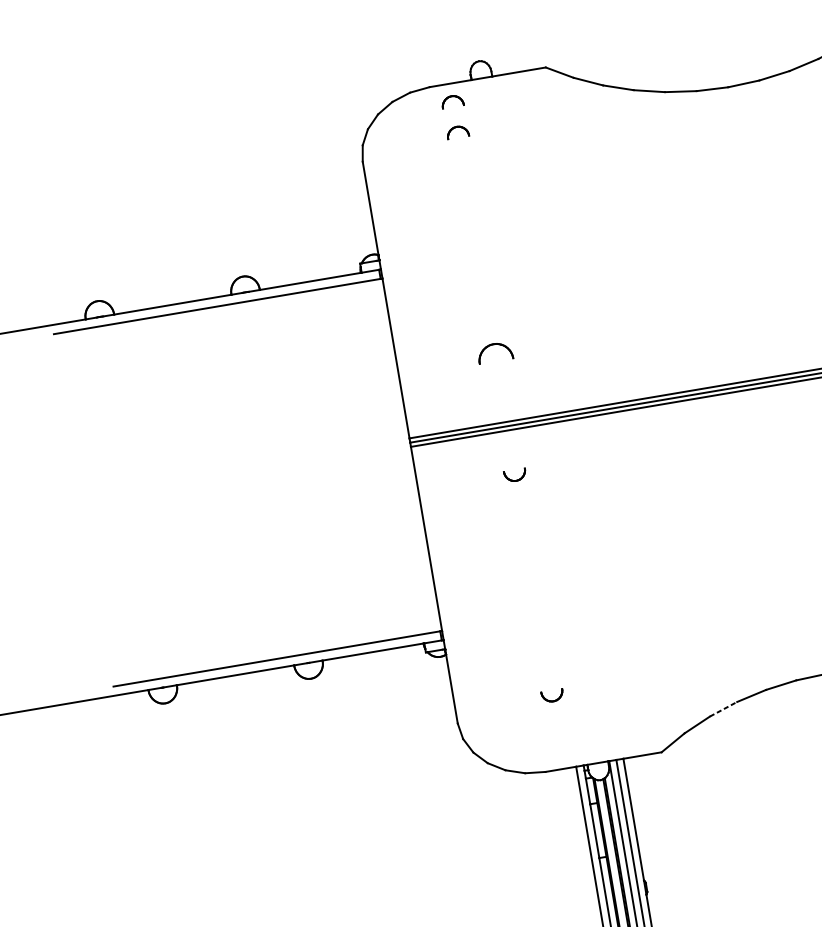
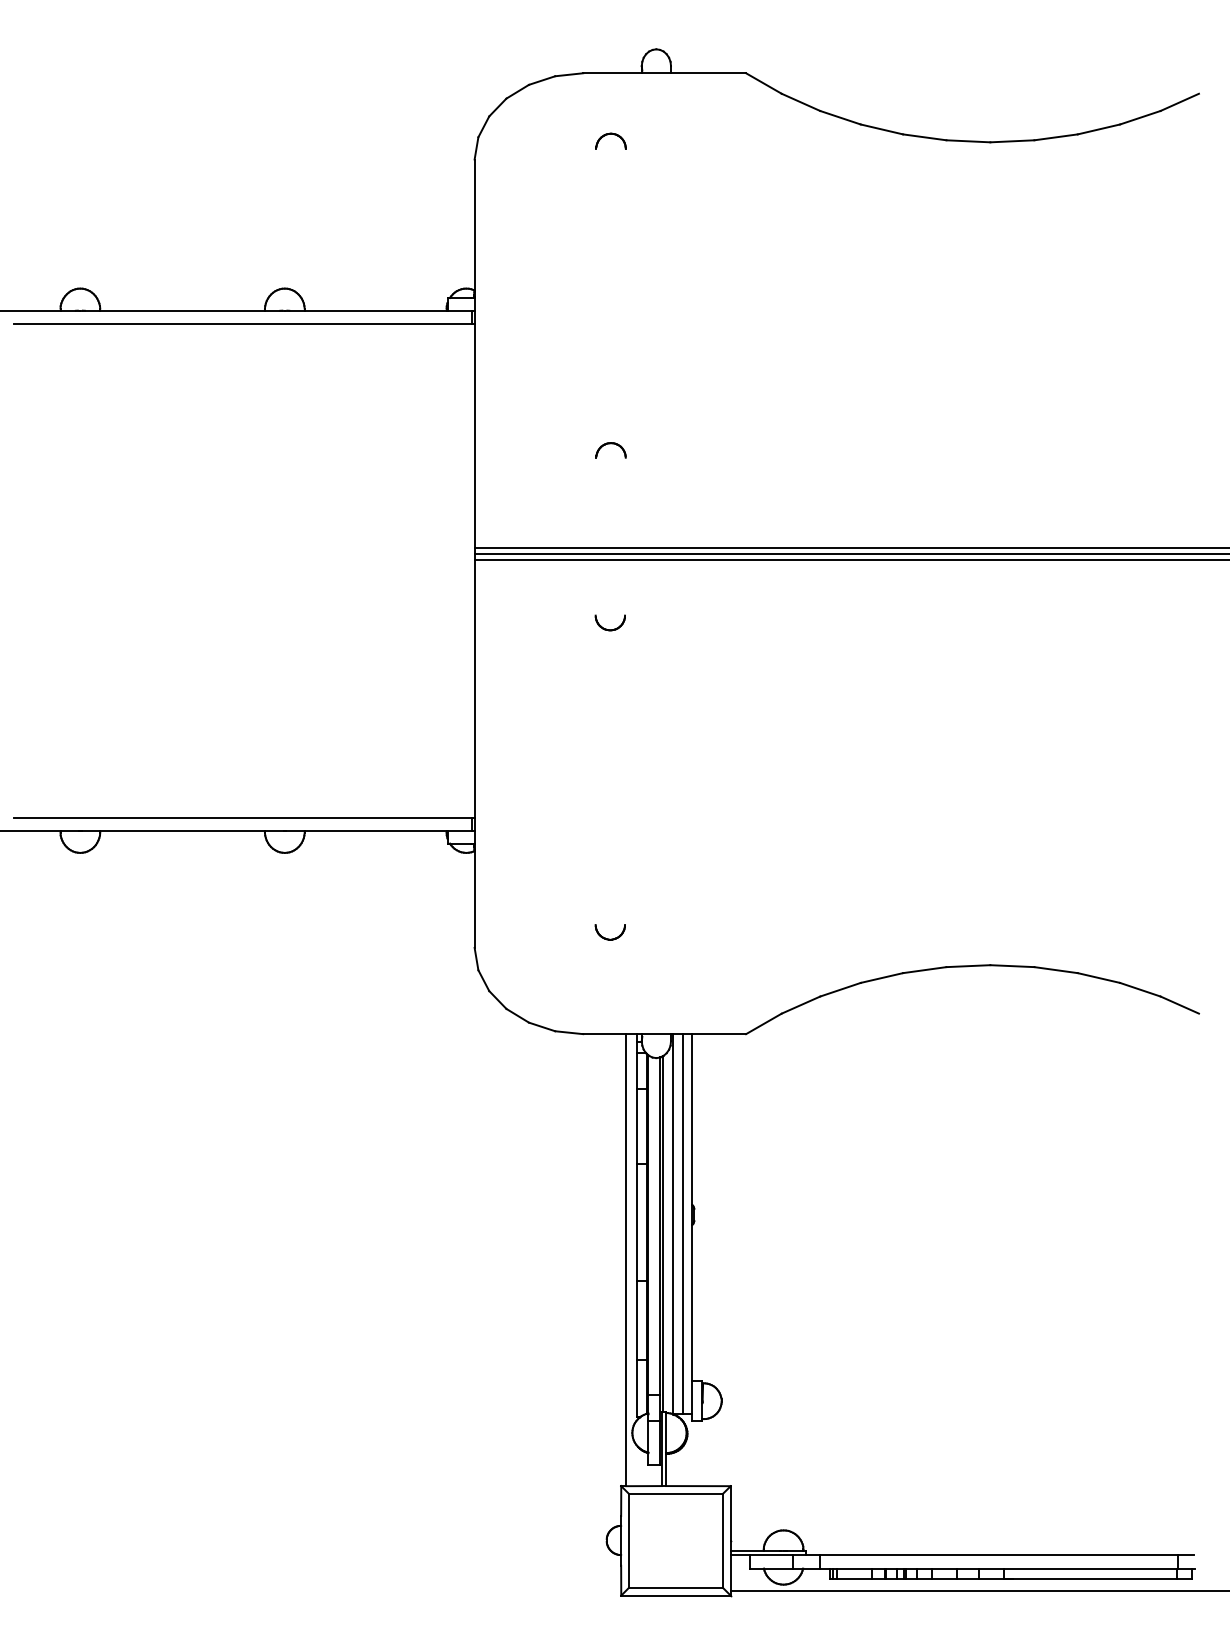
part: (452, 101) -> (610, 97), removed
part: (494, 352) -> (610, 450), size x0.62
line: (723, 709) -> (840, 989), dashed -> solid

